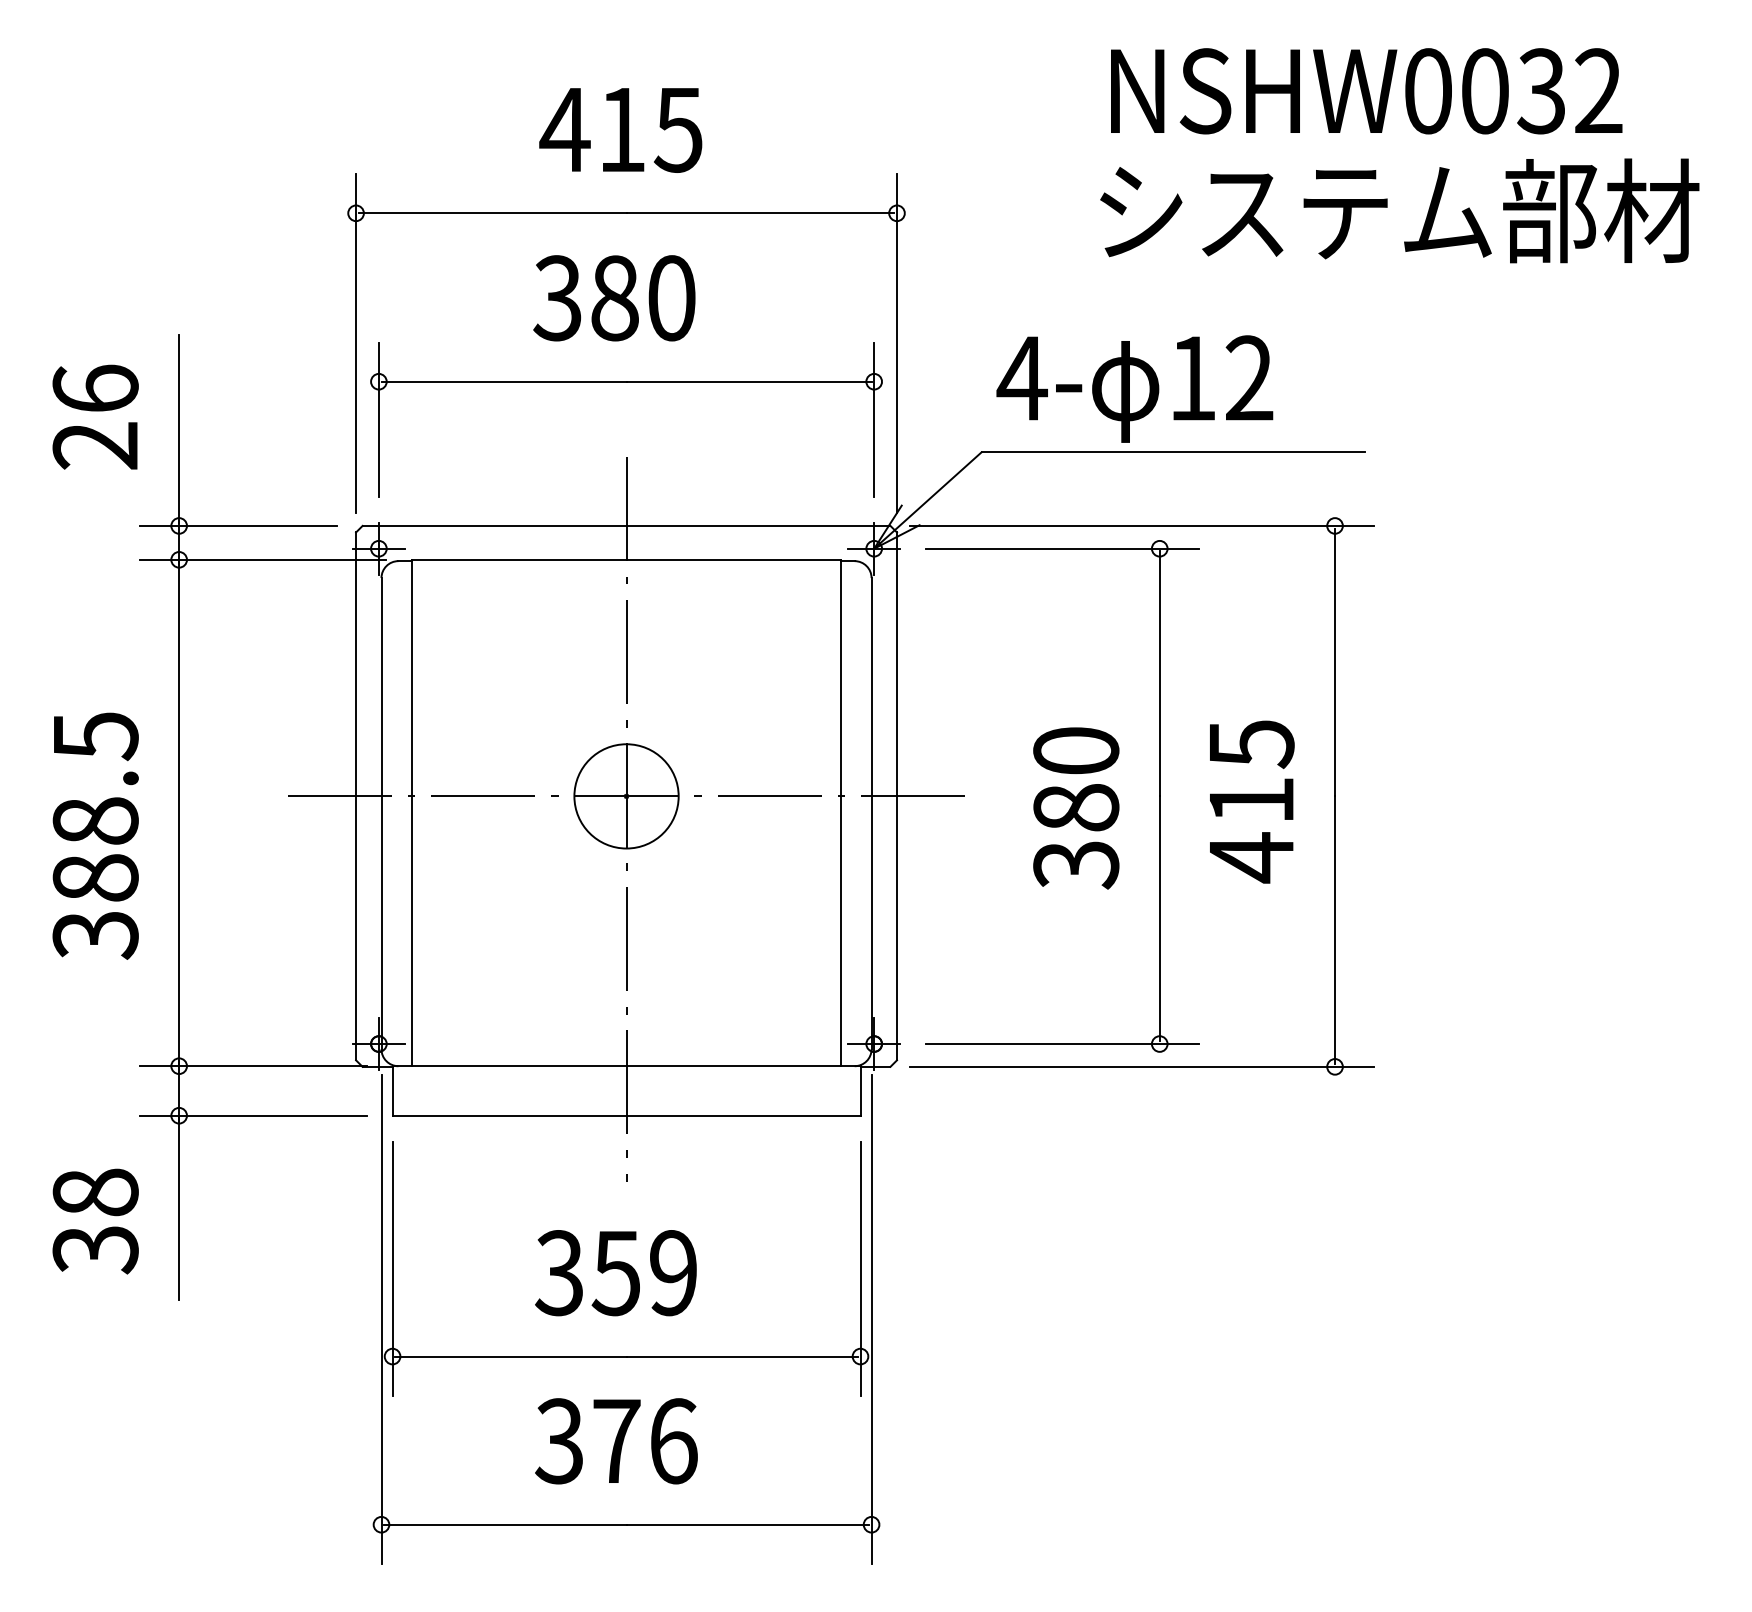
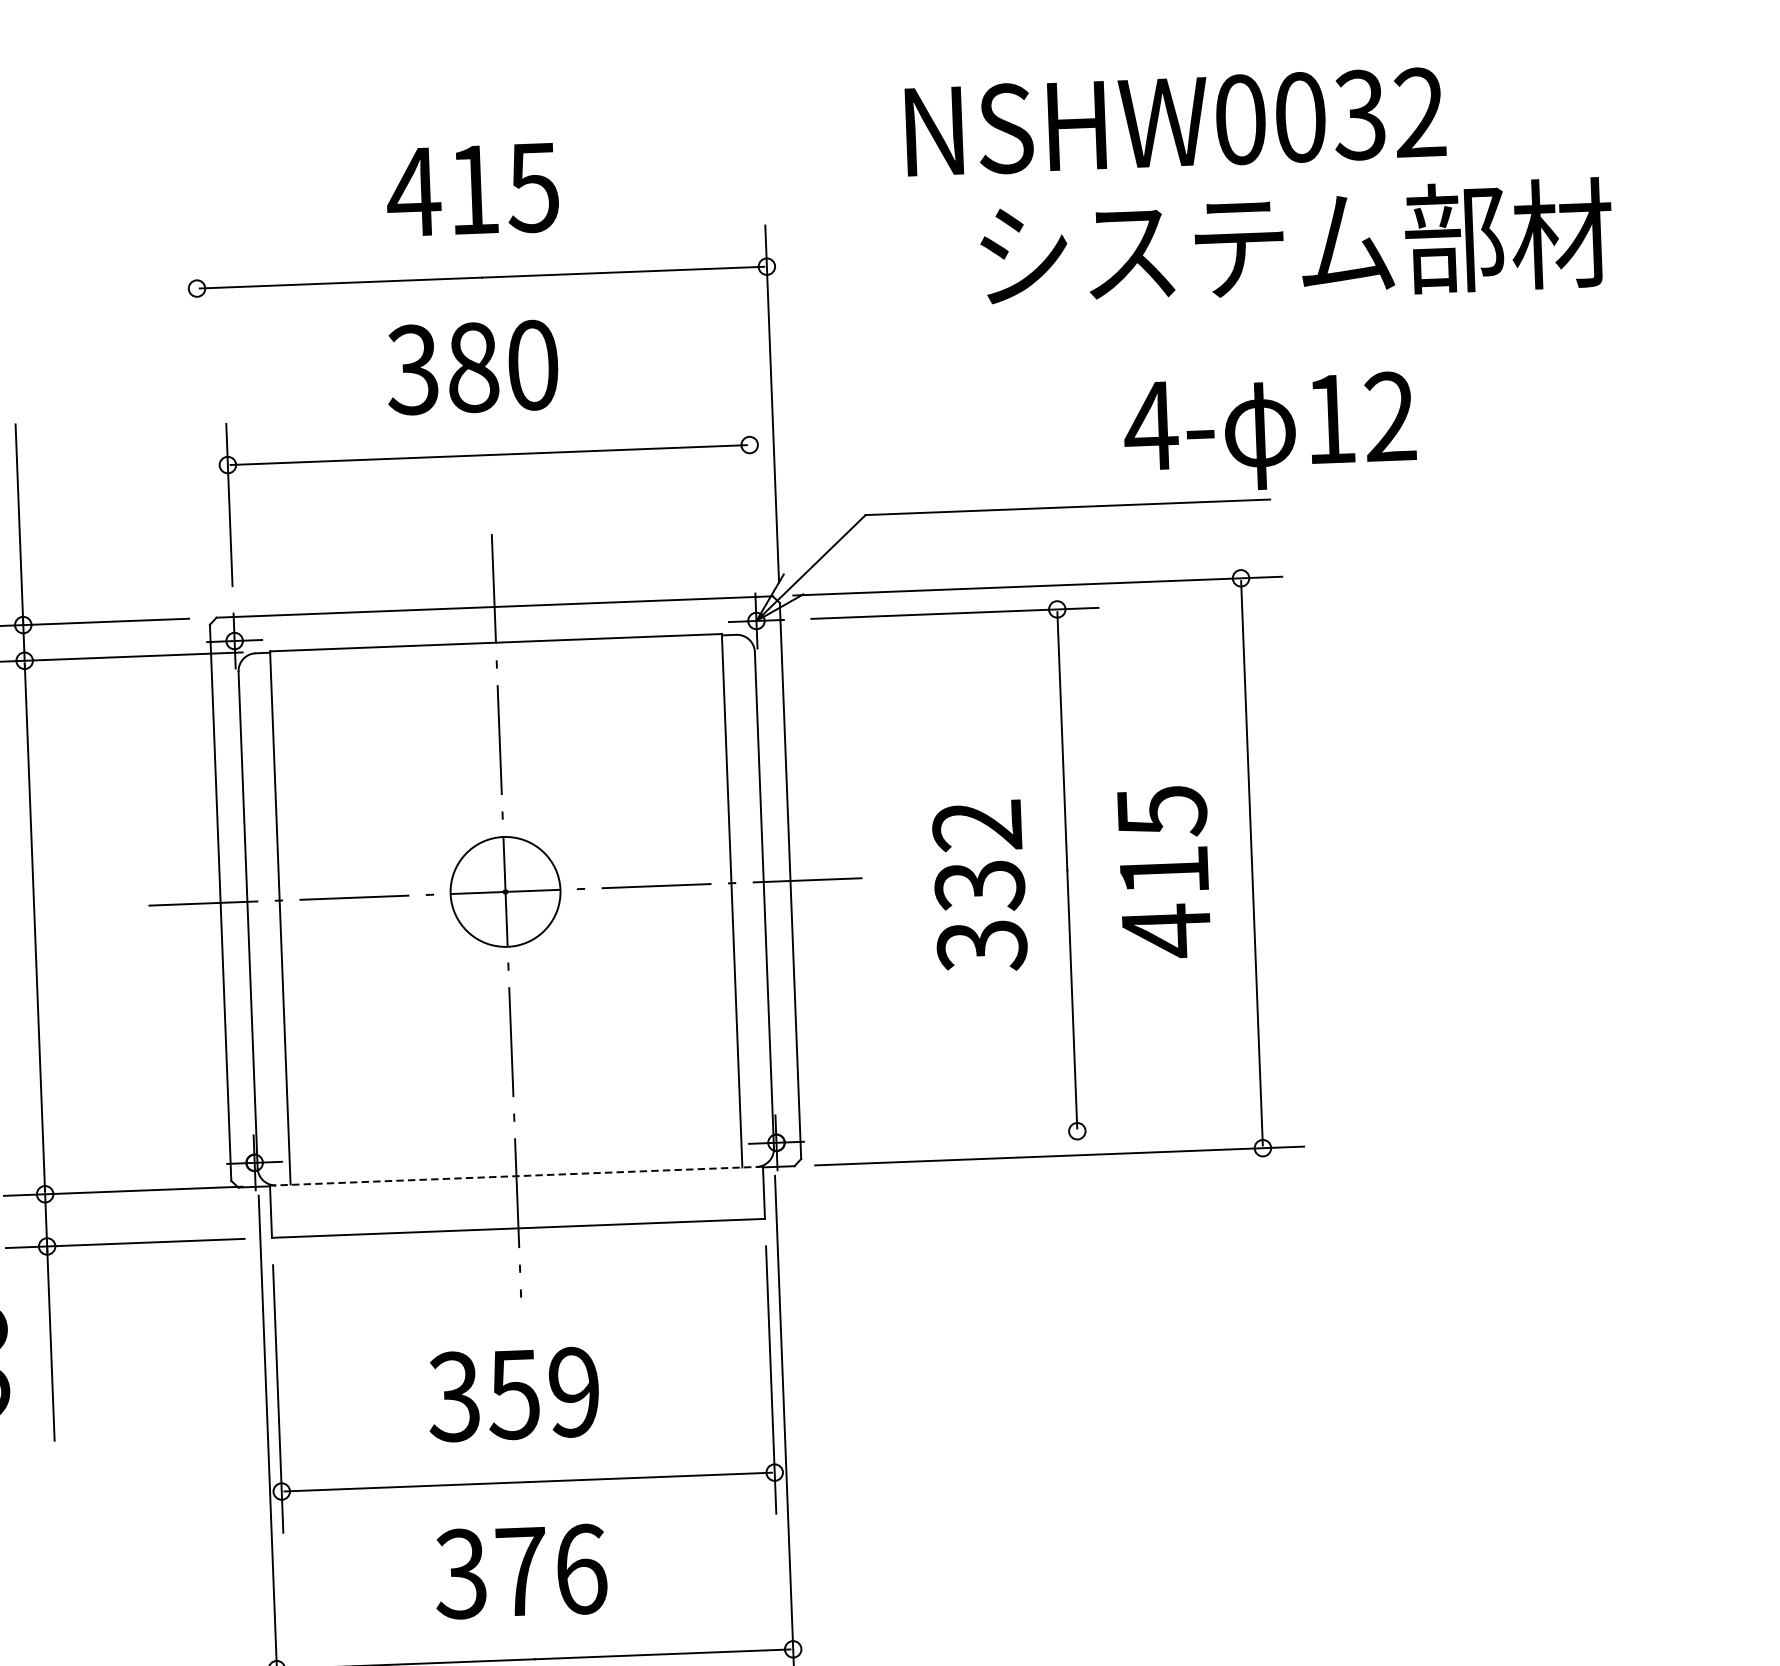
text: (1366, 91) -> (1175, 122), moved
line: (356, 343) -> (202, 425), removed
text: (1134, 388) -> (1269, 432), moved
line: (874, 419) -> (751, 484), removed
text: (1076, 779) -> (978, 855), 380 -> 332
line: (1062, 1044) -> (974, 1135), removed
line: (626, 1066) -> (516, 1176), solid -> dashed

